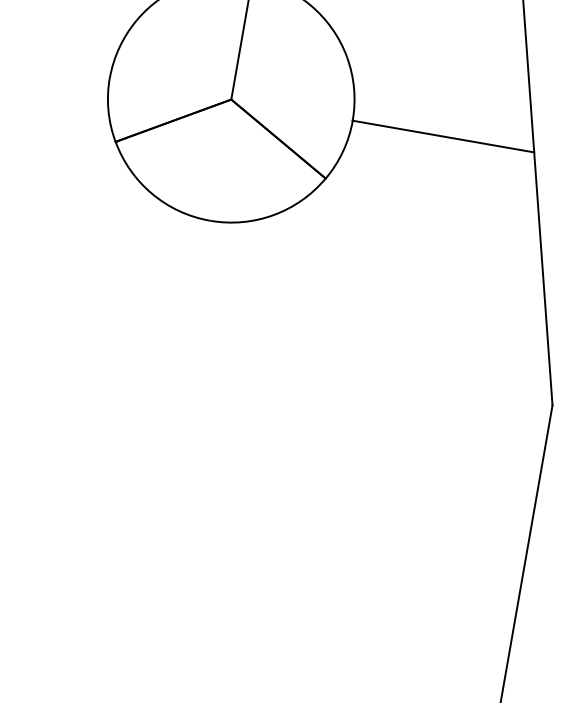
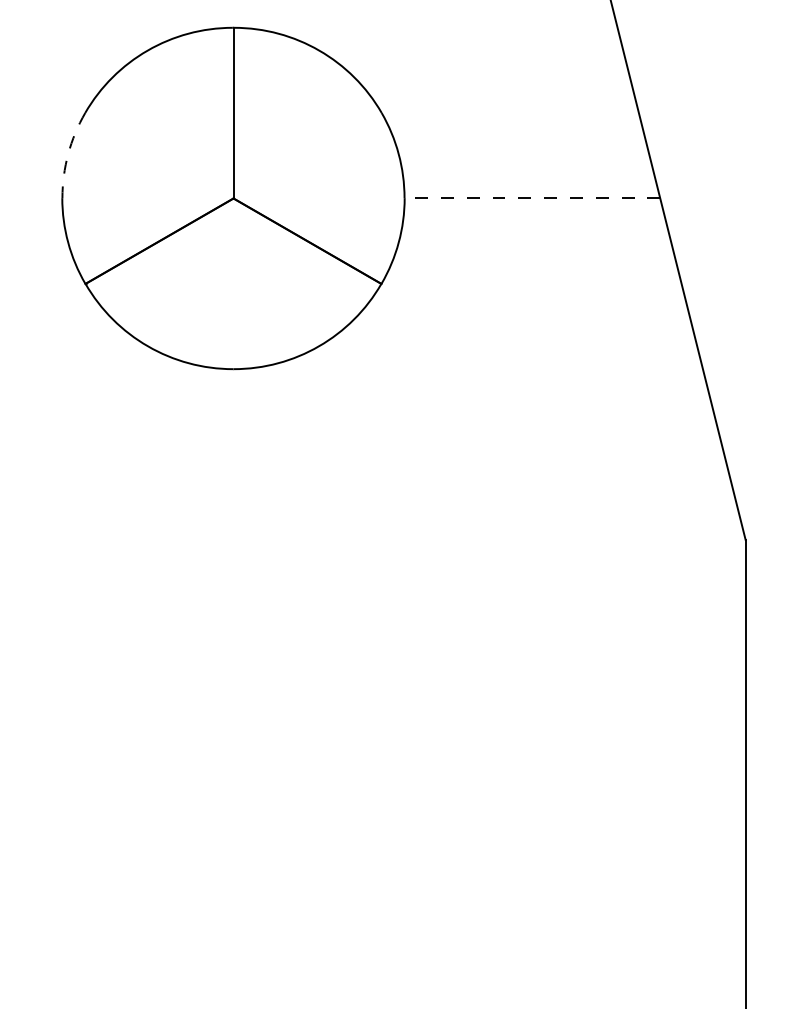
arc: (119, 47) -> (68, 154), solid -> dashed
line: (442, 136) -> (531, 198), solid -> dashed

